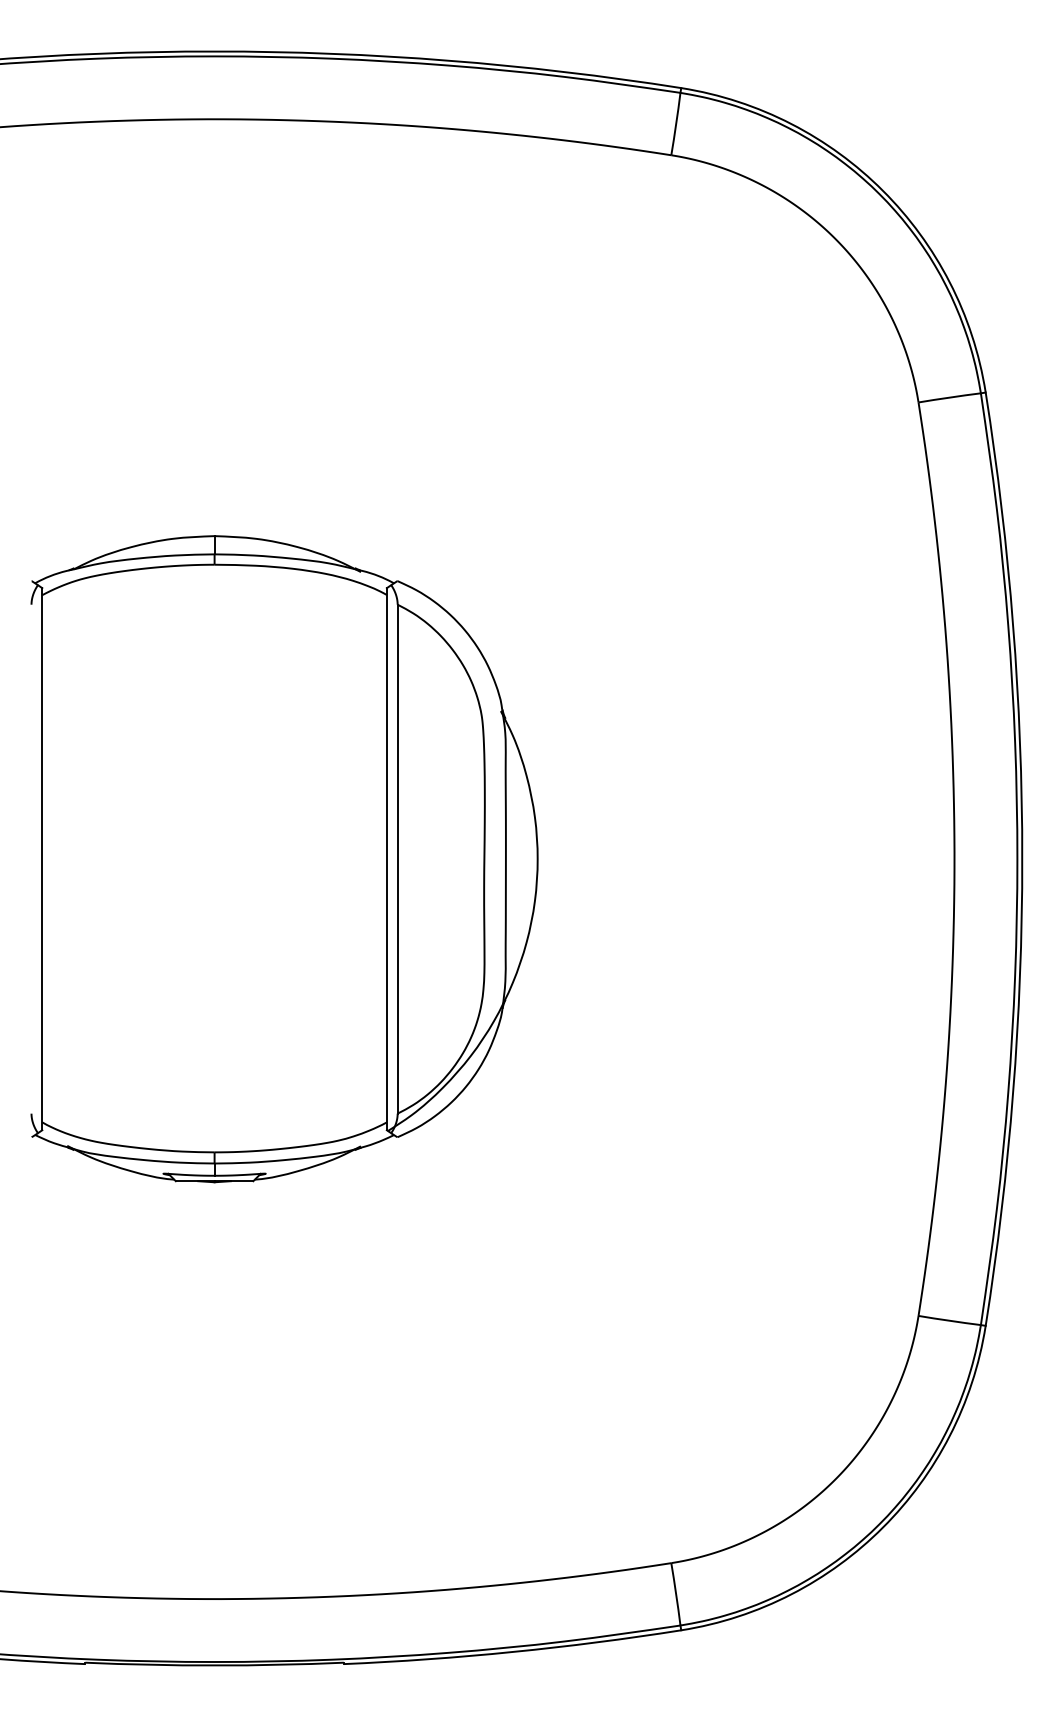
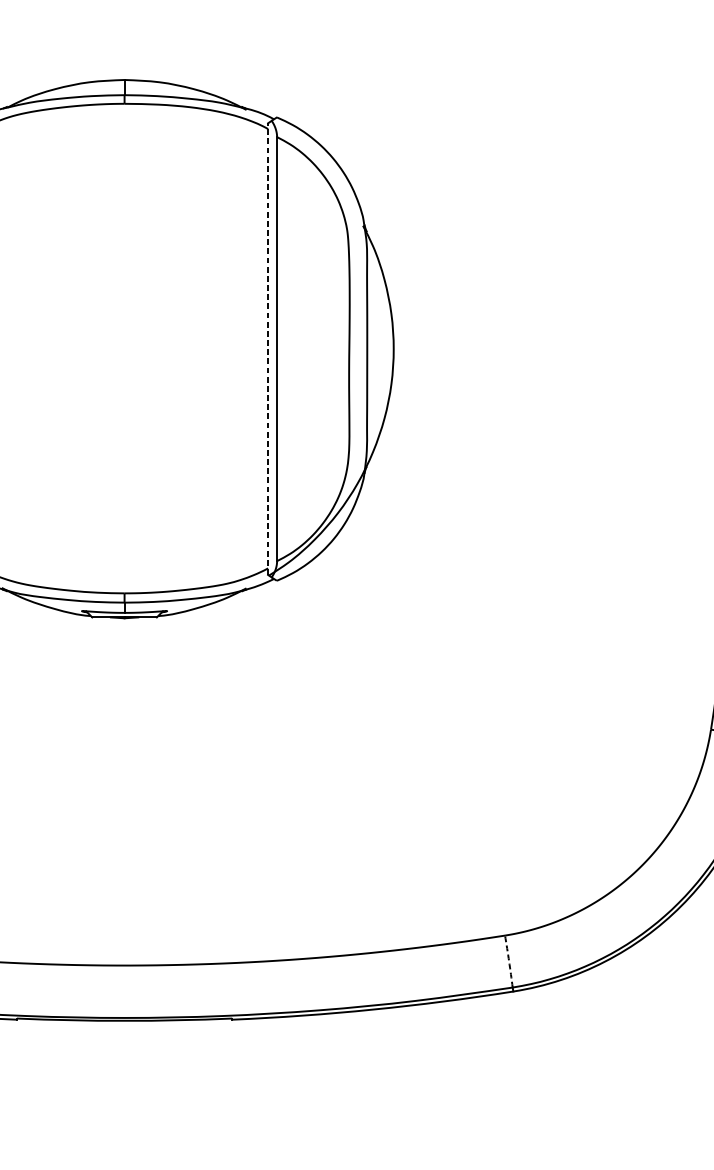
line: (386, 858) -> (267, 348), solid -> dashed
arc: (676, 1594) -> (509, 961), solid -> dashed

